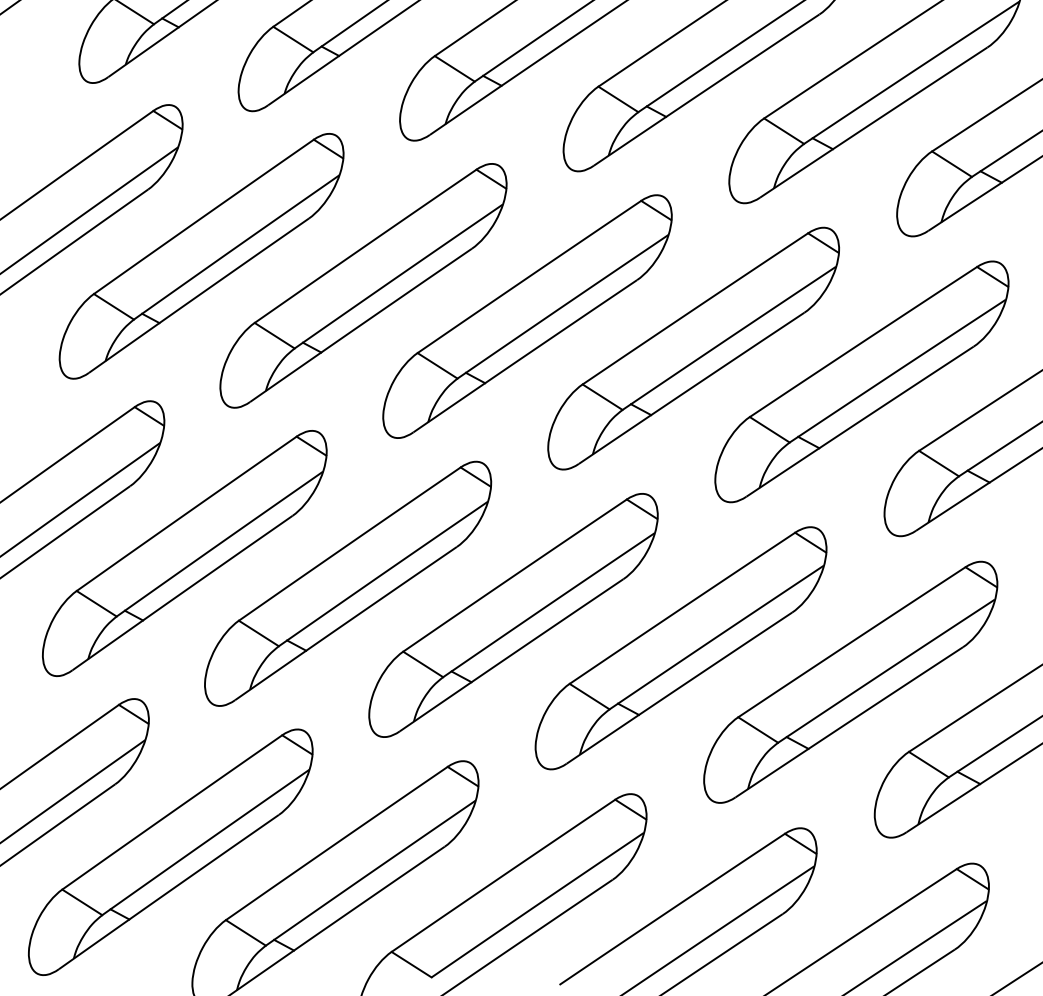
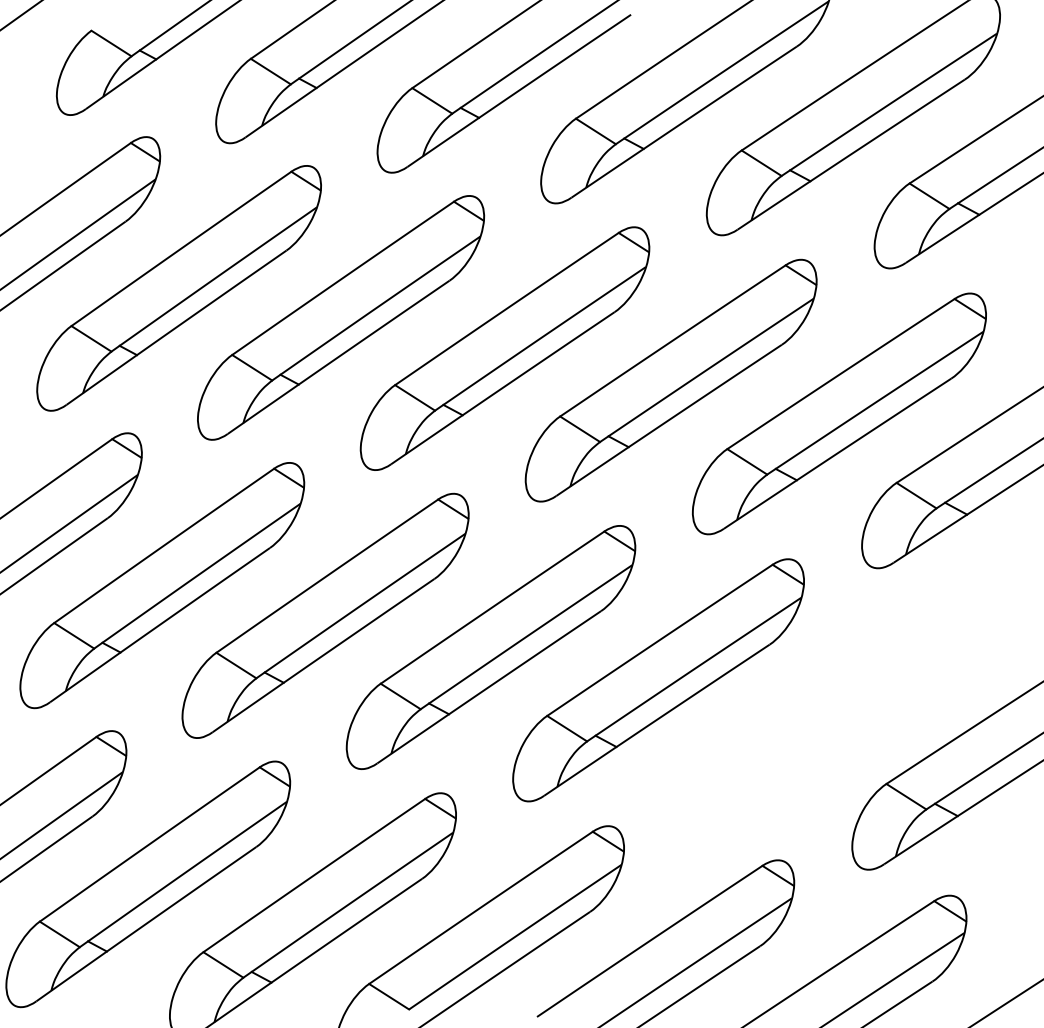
part: (849, 681) -> (827, 713), removed

